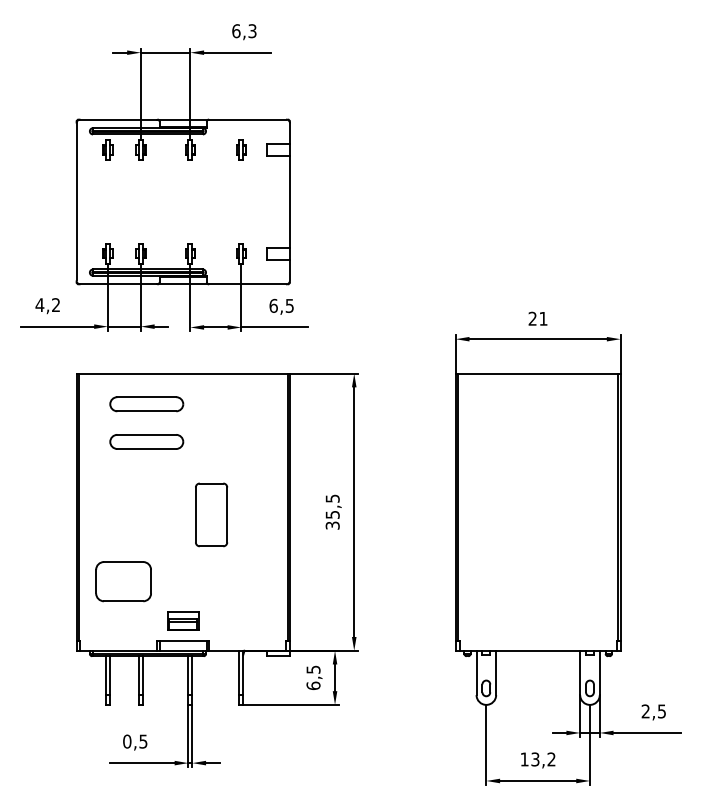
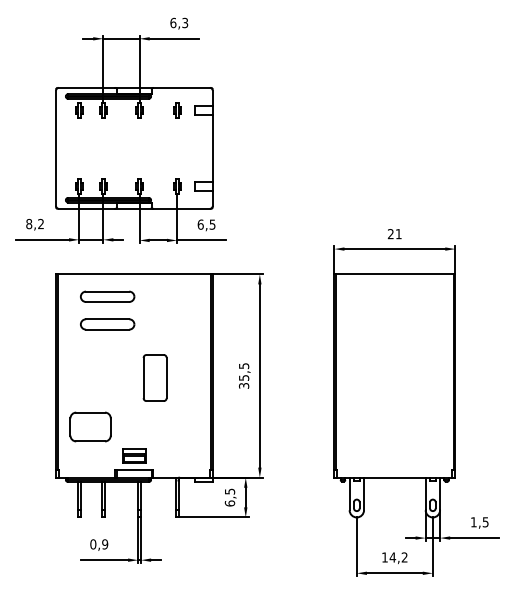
text: (40, 304) -> (29, 223), 4,2 -> 8,2
text: (645, 711) -> (473, 522), 2,5 -> 1,5
text: (143, 741) -> (105, 544), 0,5 -> 0,9
text: (534, 759) -> (392, 557), 13,2 -> 14,2

